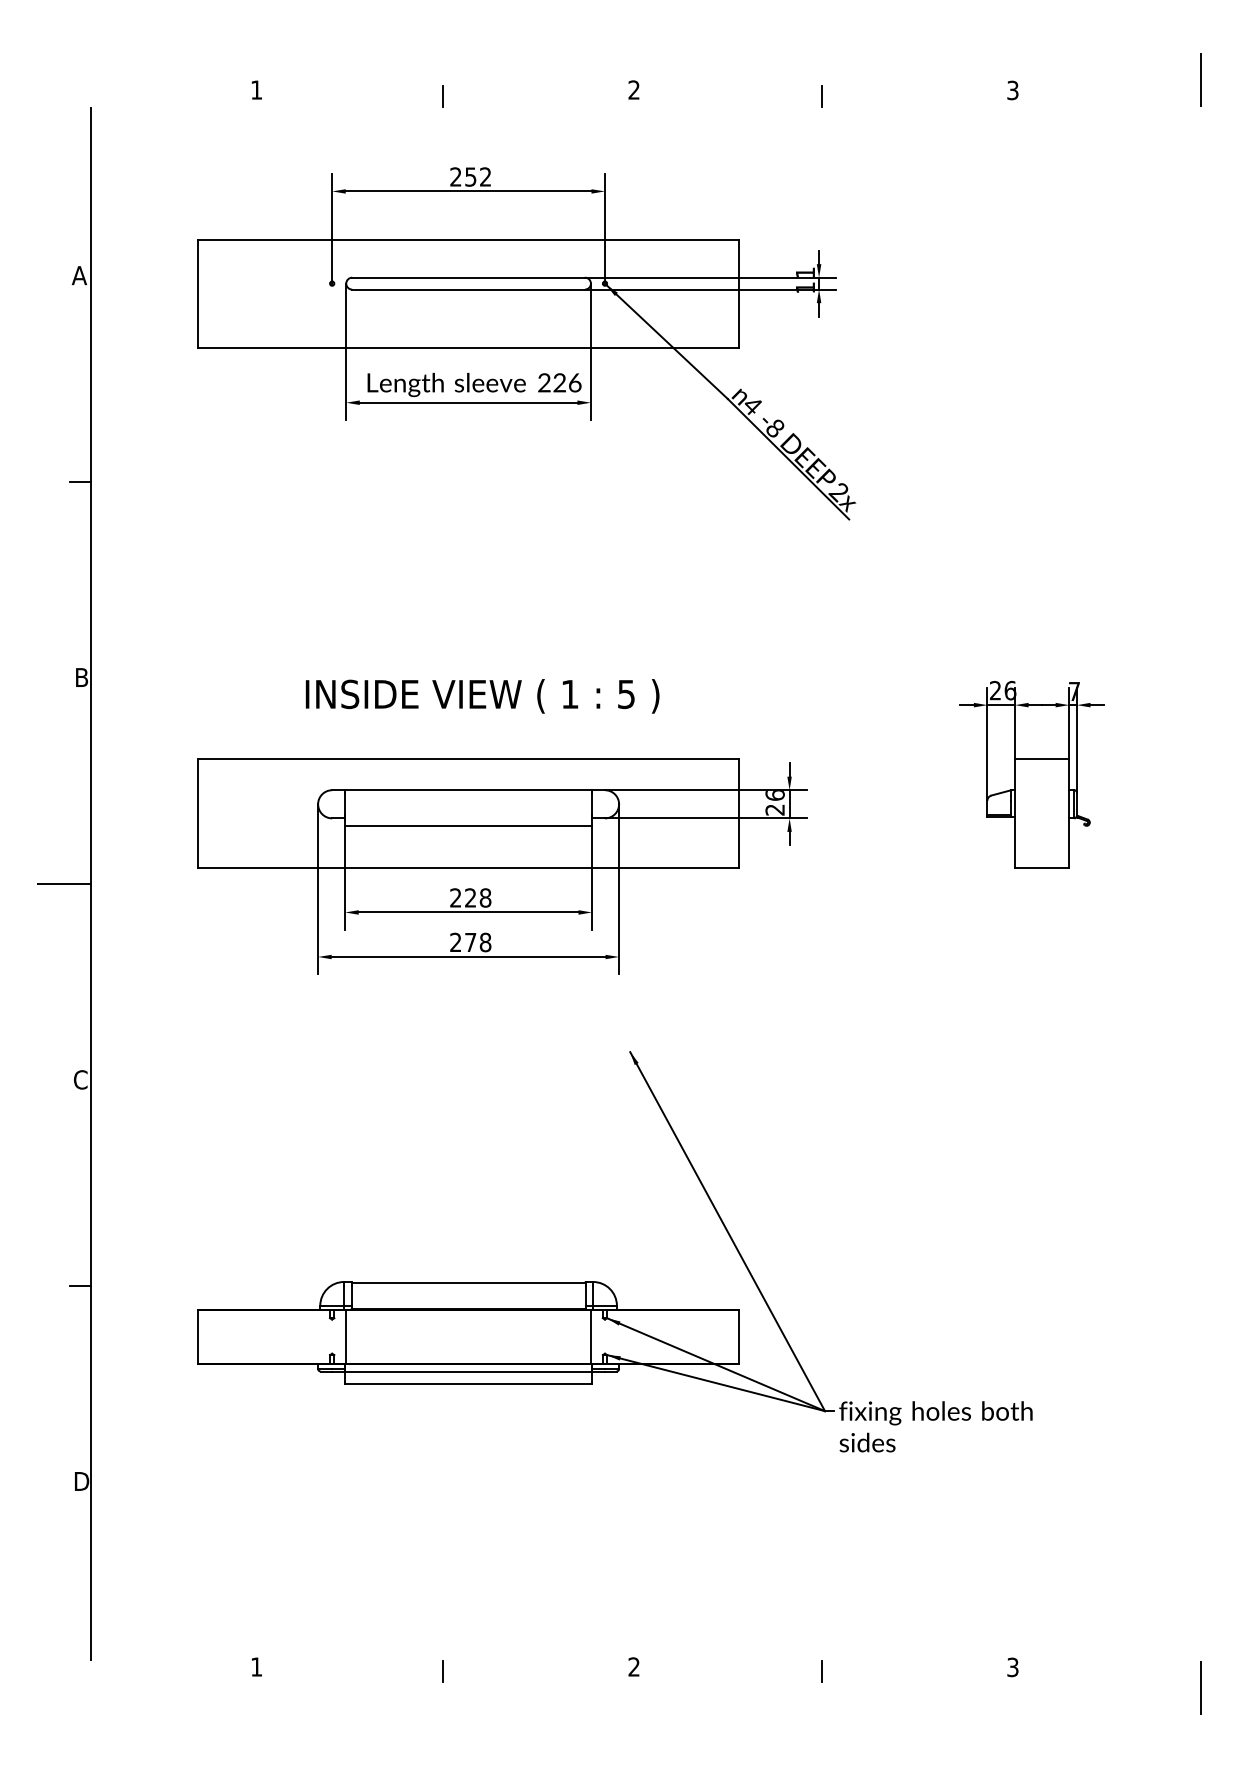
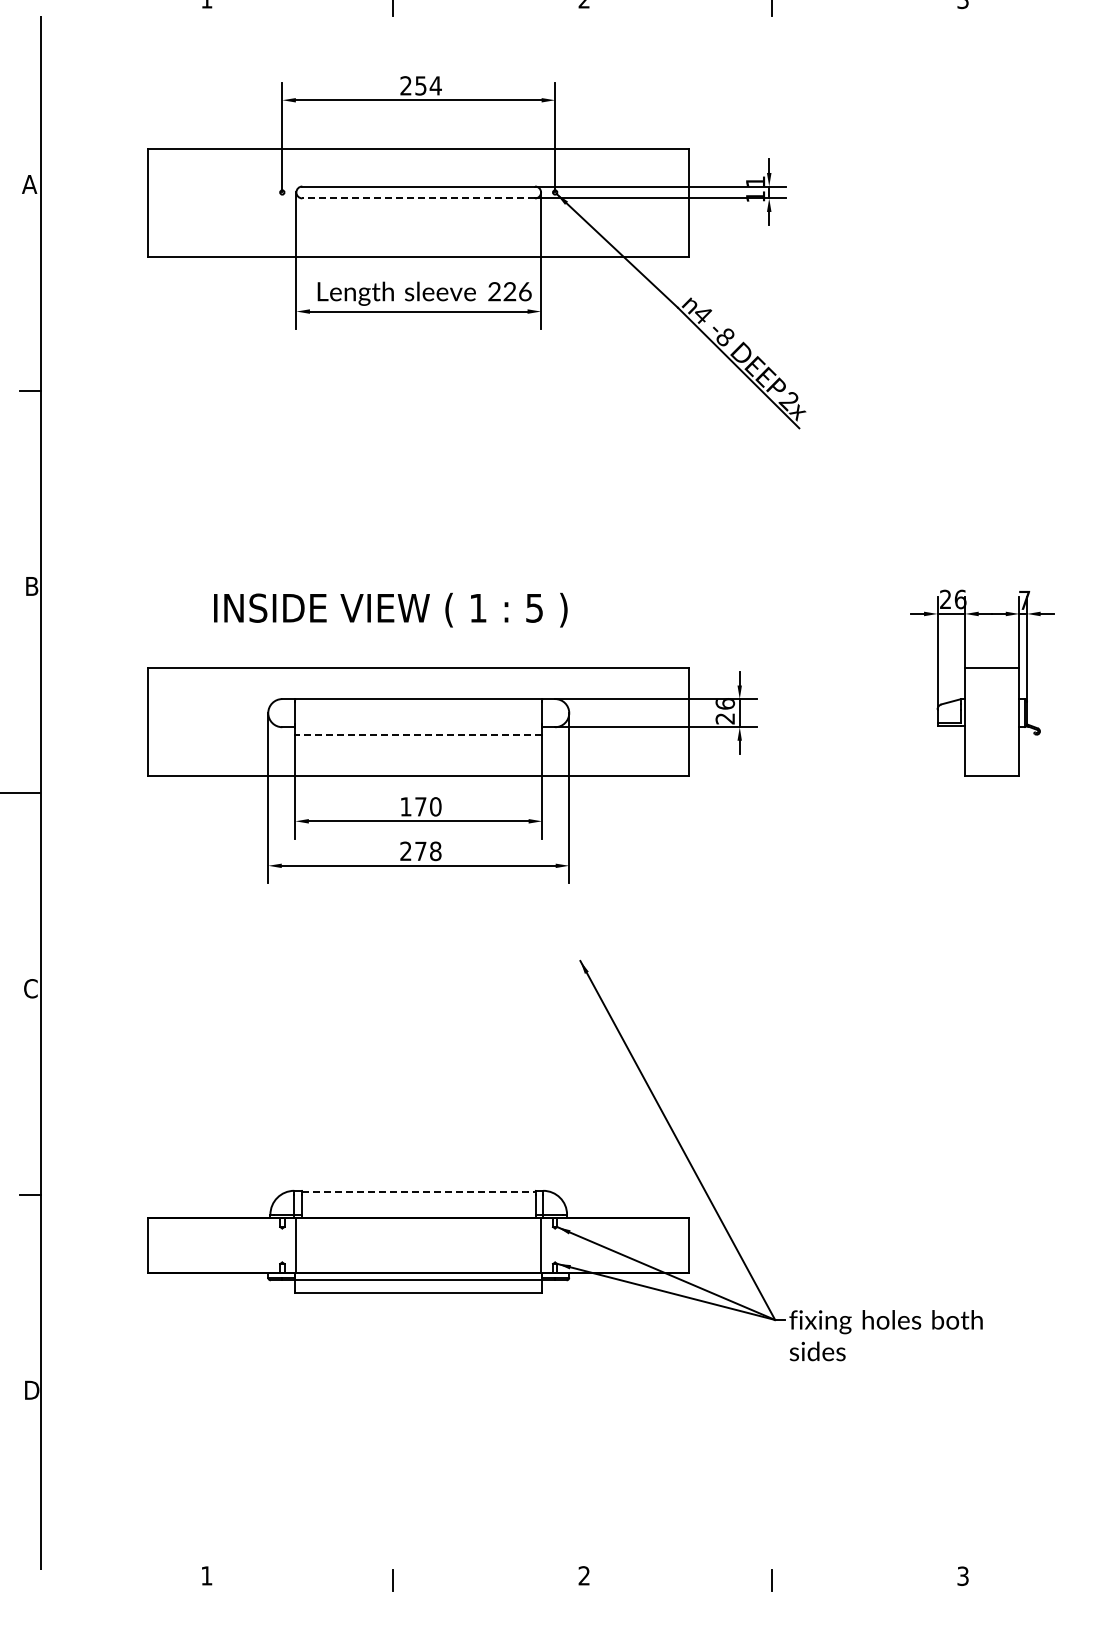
text: (485, 176) -> (435, 85), 252 -> 254
line: (468, 289) -> (418, 198), solid -> dashed
text: (482, 696) -> (390, 610), moved
line: (468, 825) -> (418, 734), solid -> dashed
text: (470, 897) -> (420, 806), 228 -> 170
line: (468, 1282) -> (418, 1191), solid -> dashed

